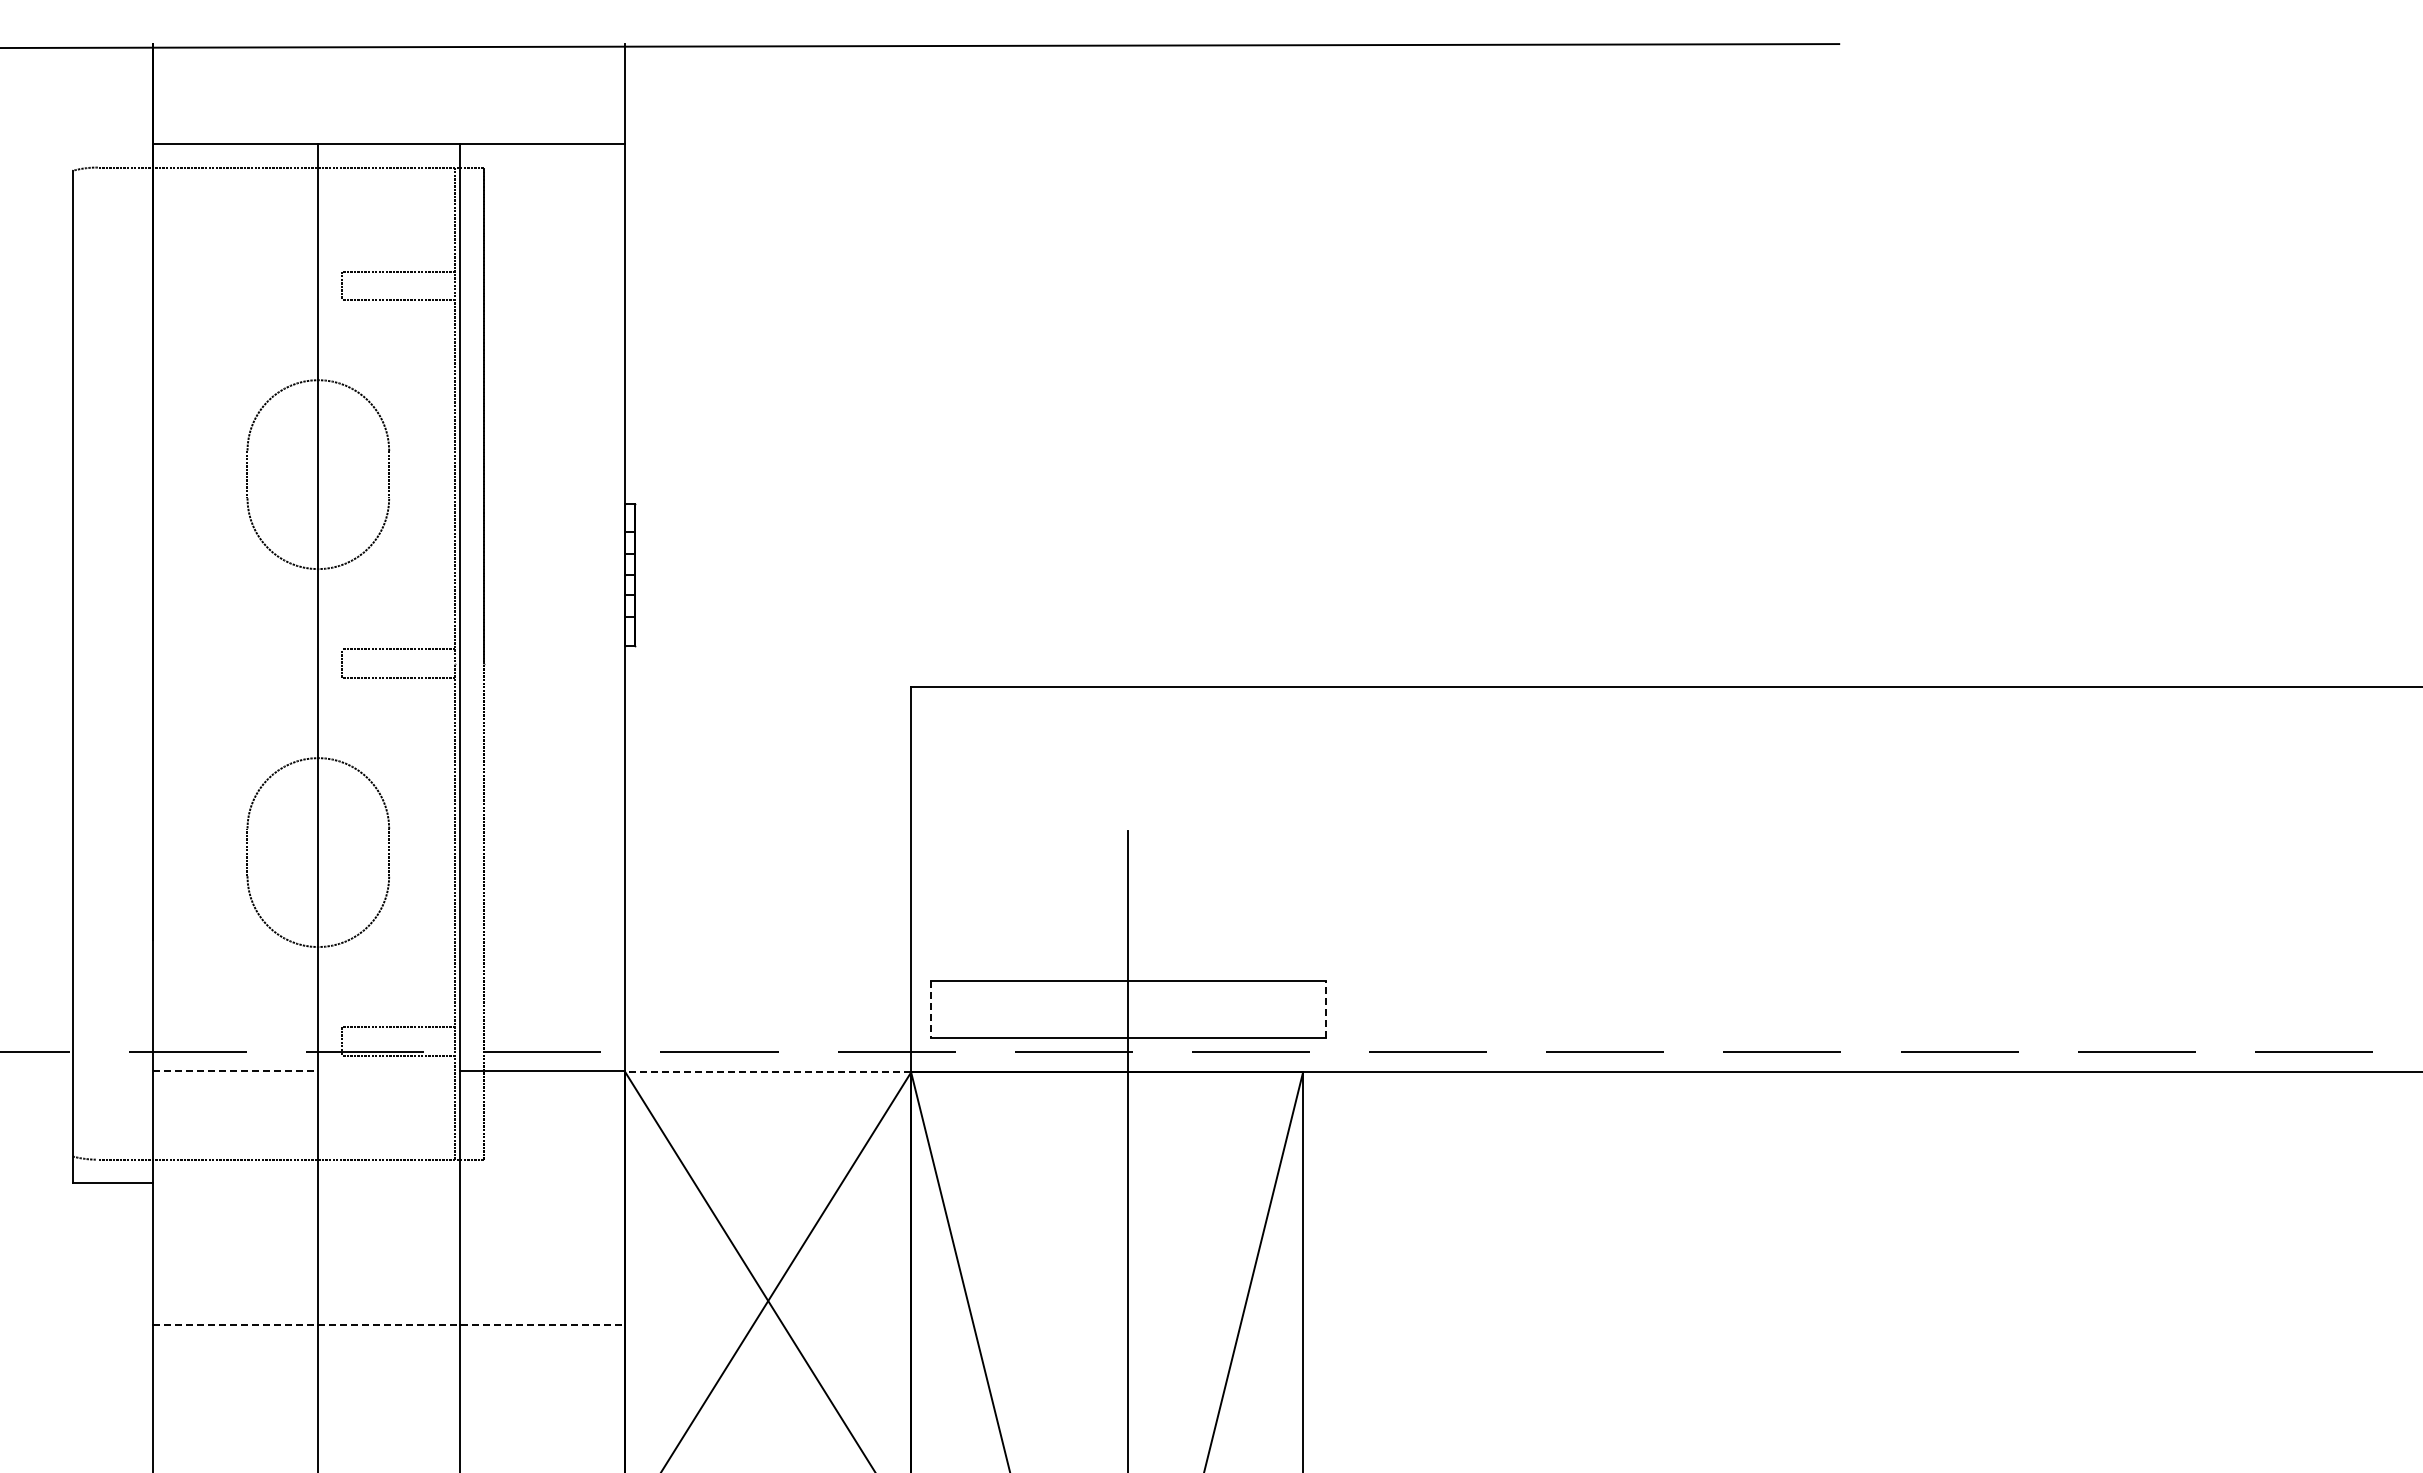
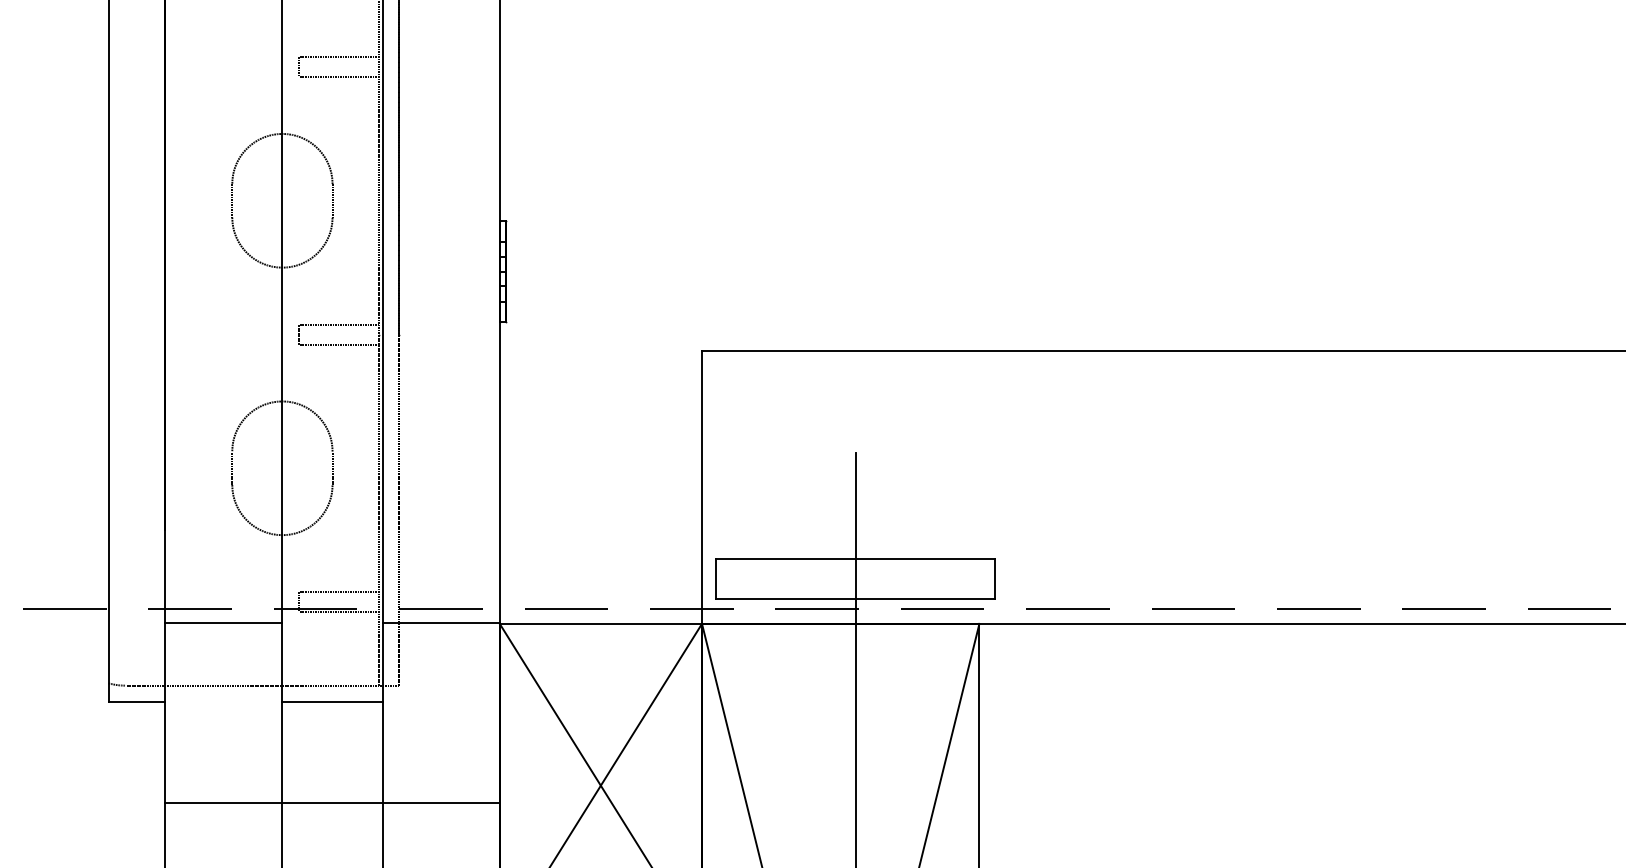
line: (1325, 1009) -> (995, 579), dashed -> solid
line: (931, 1010) -> (716, 580), dashed -> solid
line: (235, 1071) -> (223, 623), dashed -> solid
line: (768, 1072) -> (601, 623), dashed -> solid
line: (389, 1183) -> (332, 702), added
line: (389, 1325) -> (332, 803), dashed -> solid

